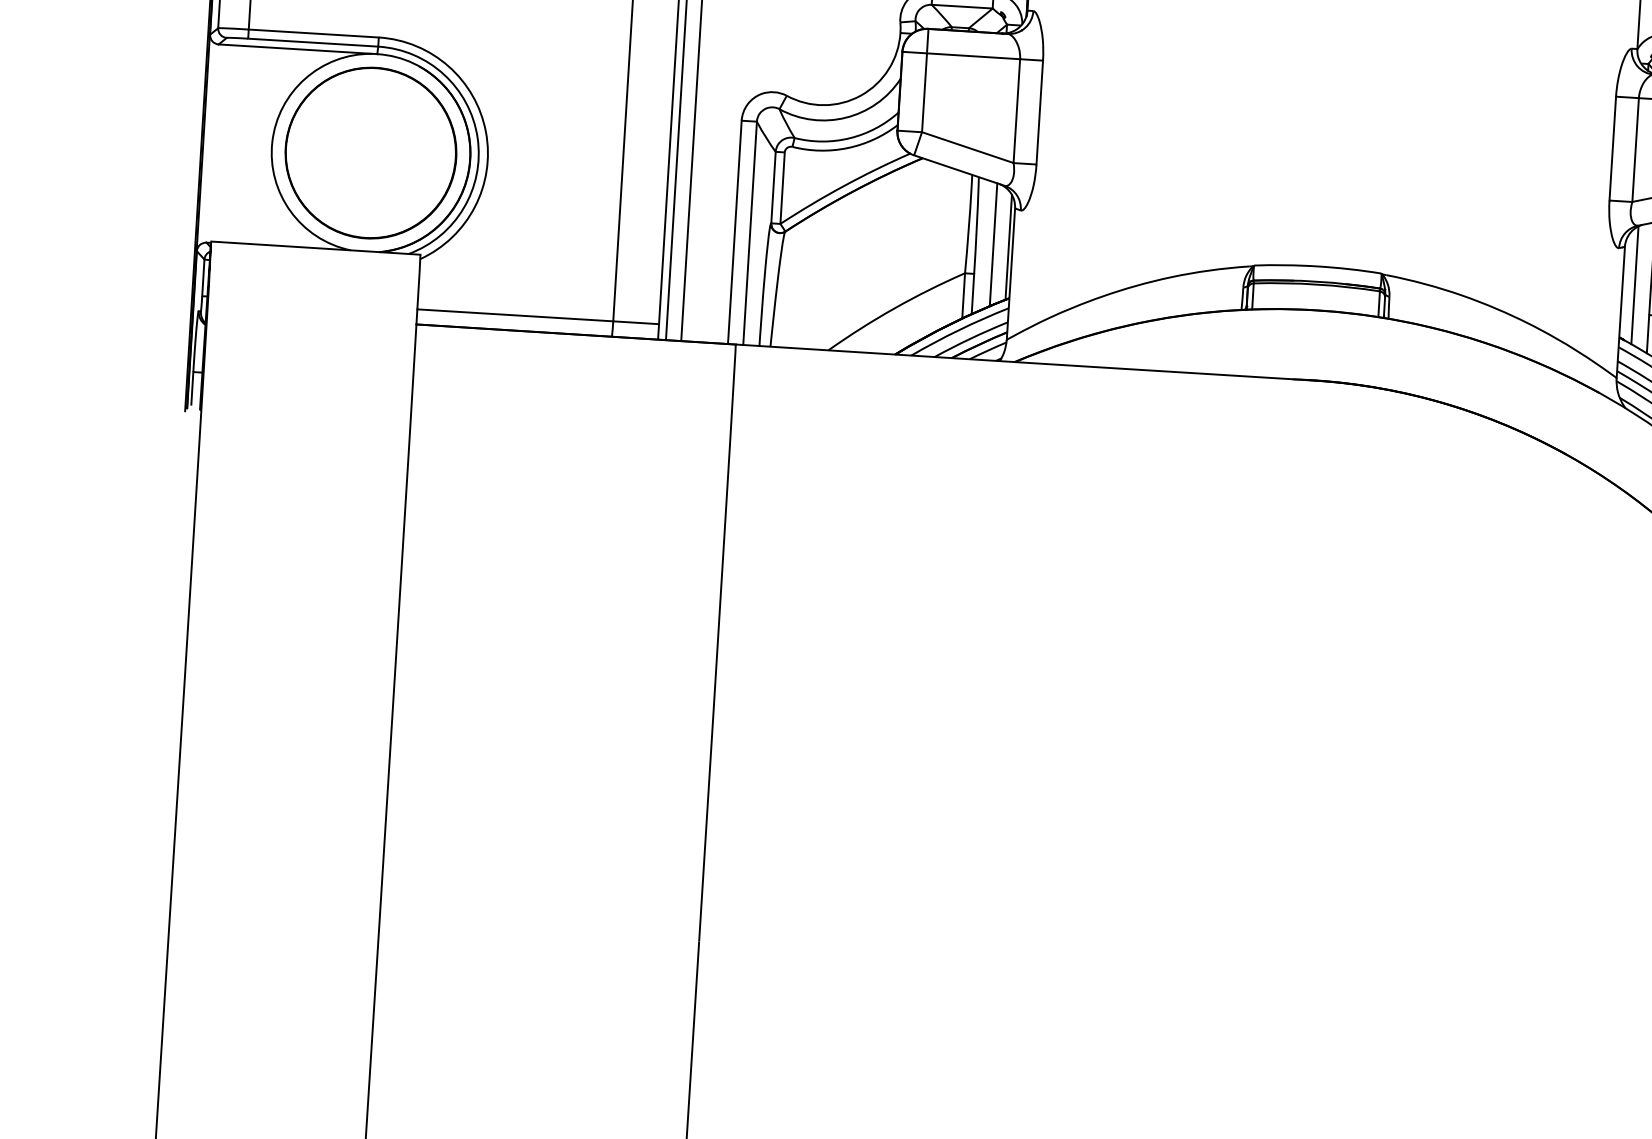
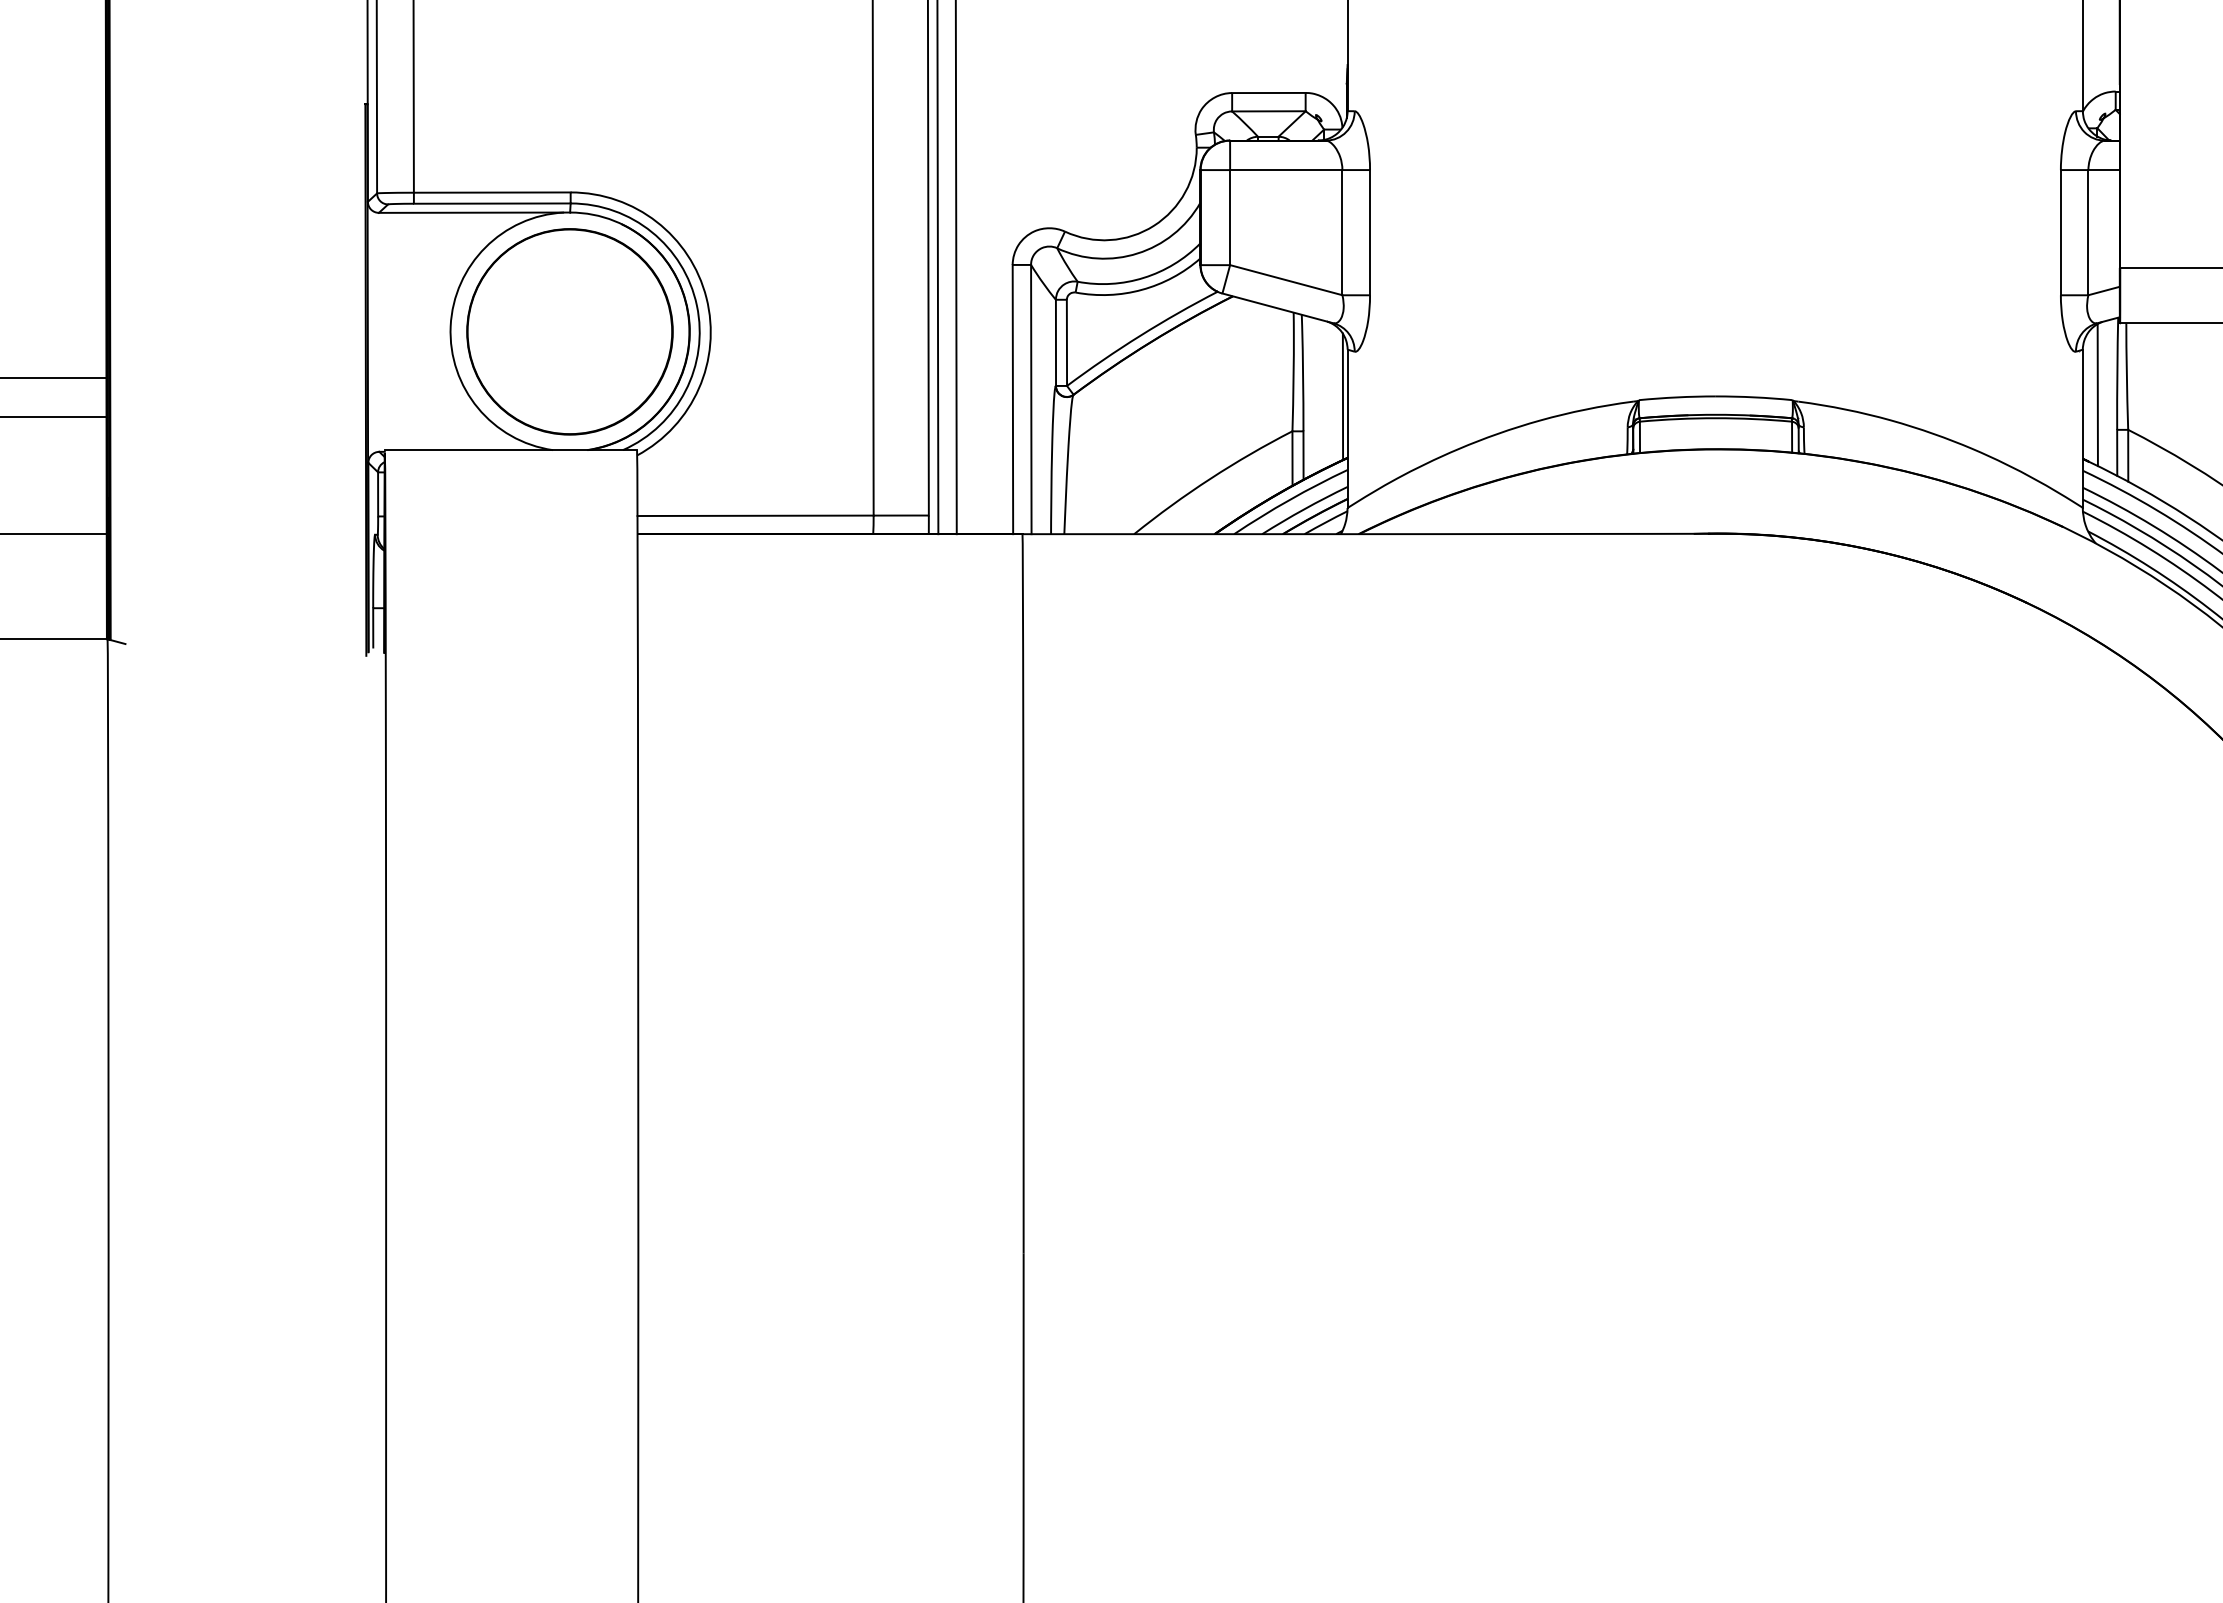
line: (993, 244) -> (1324, 394), removed

